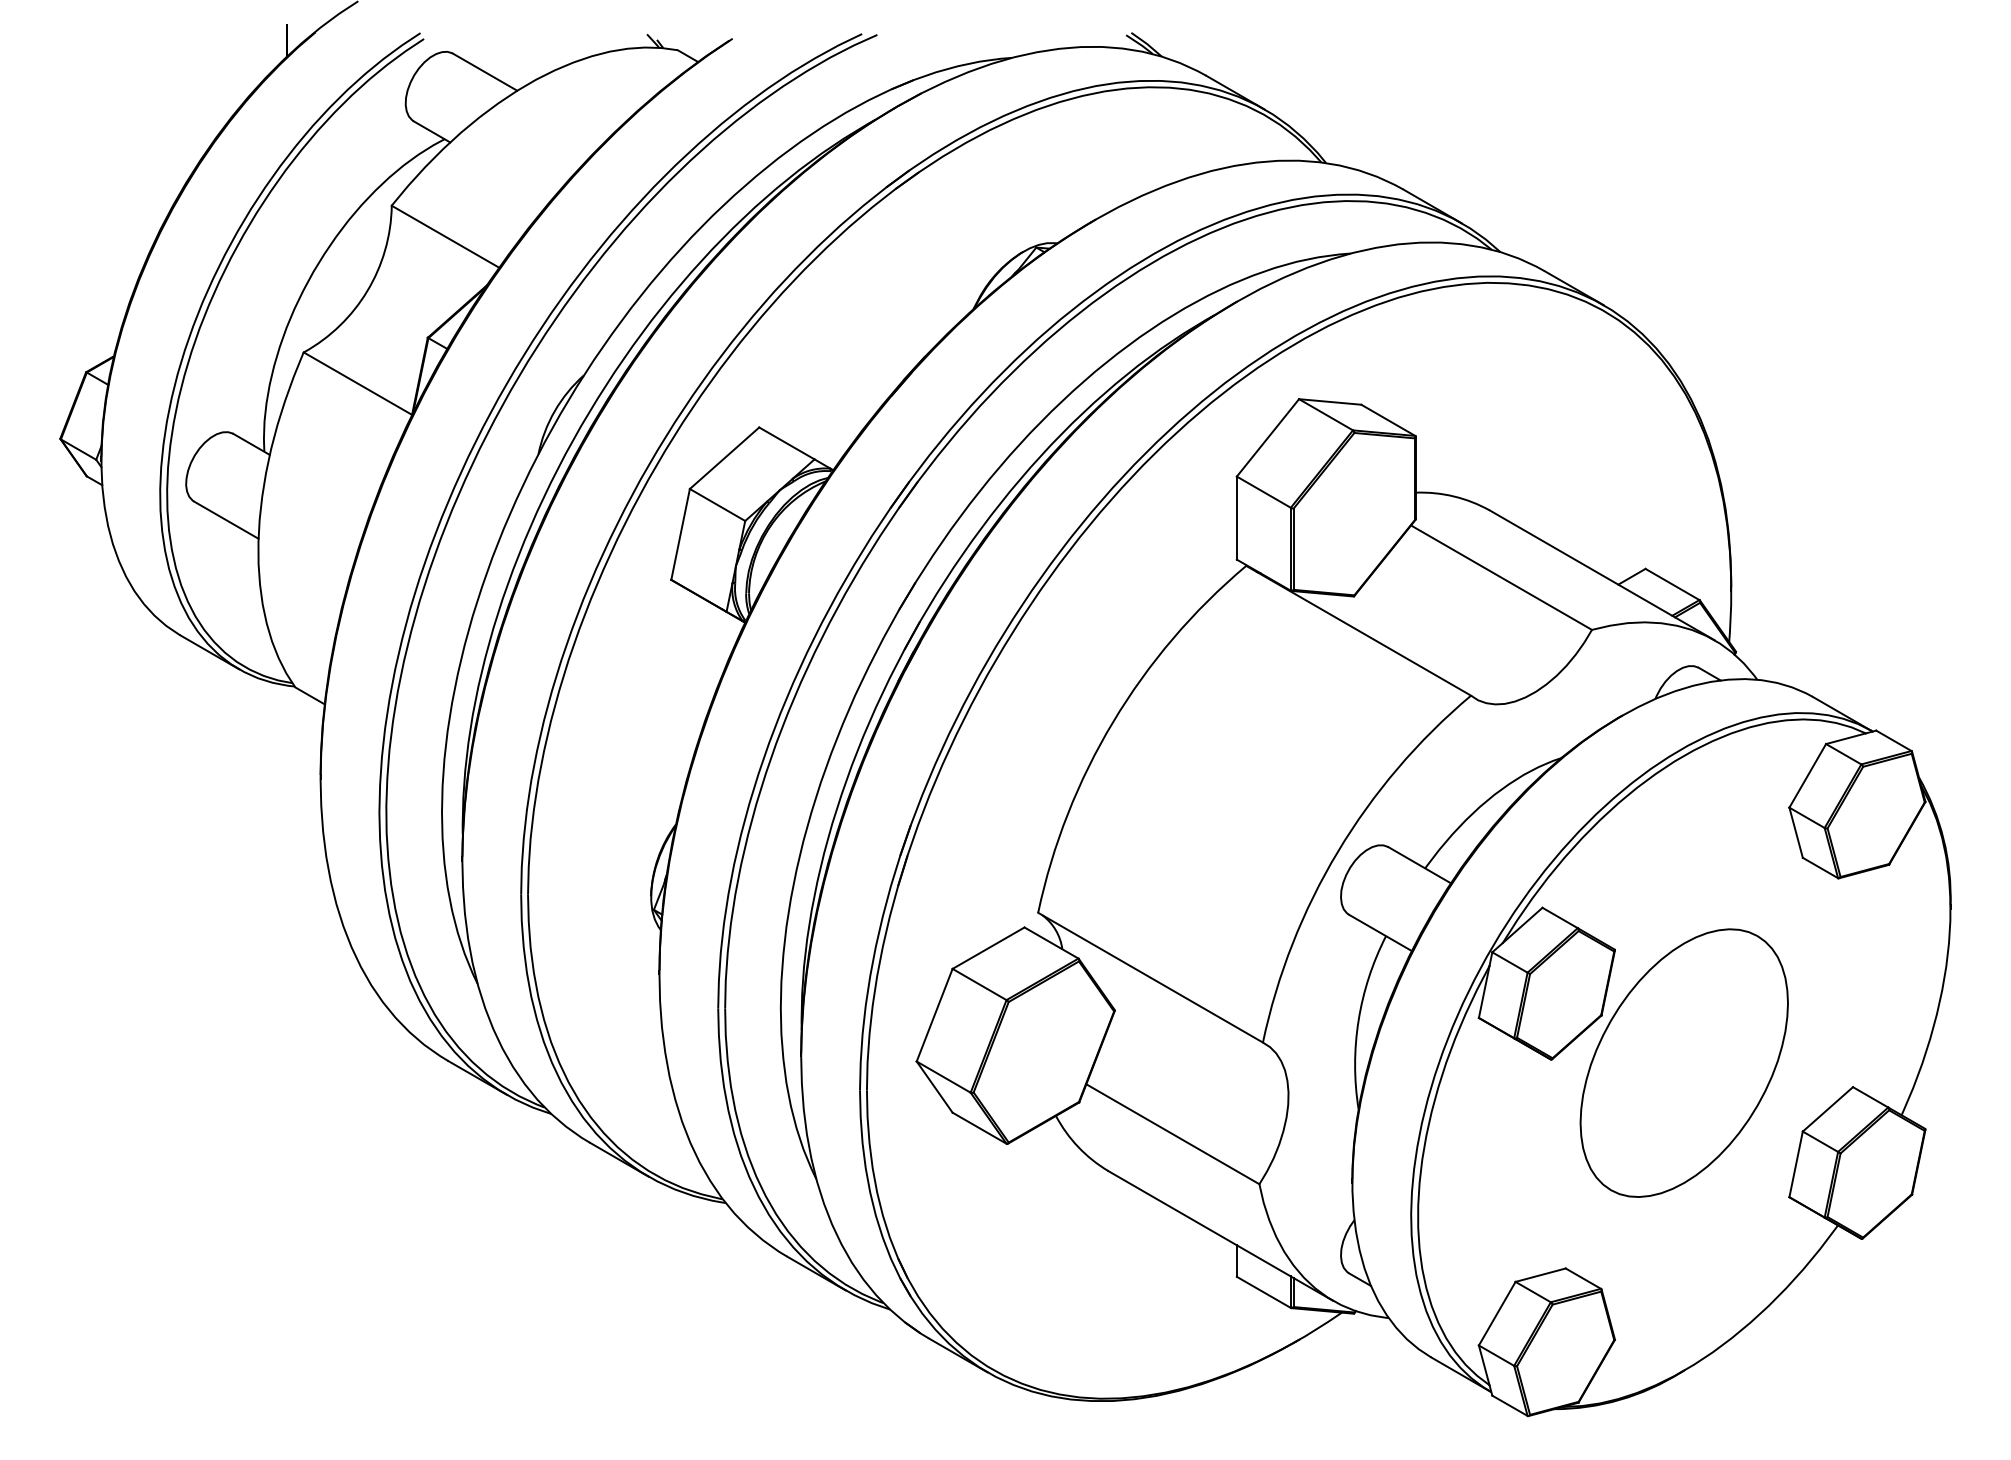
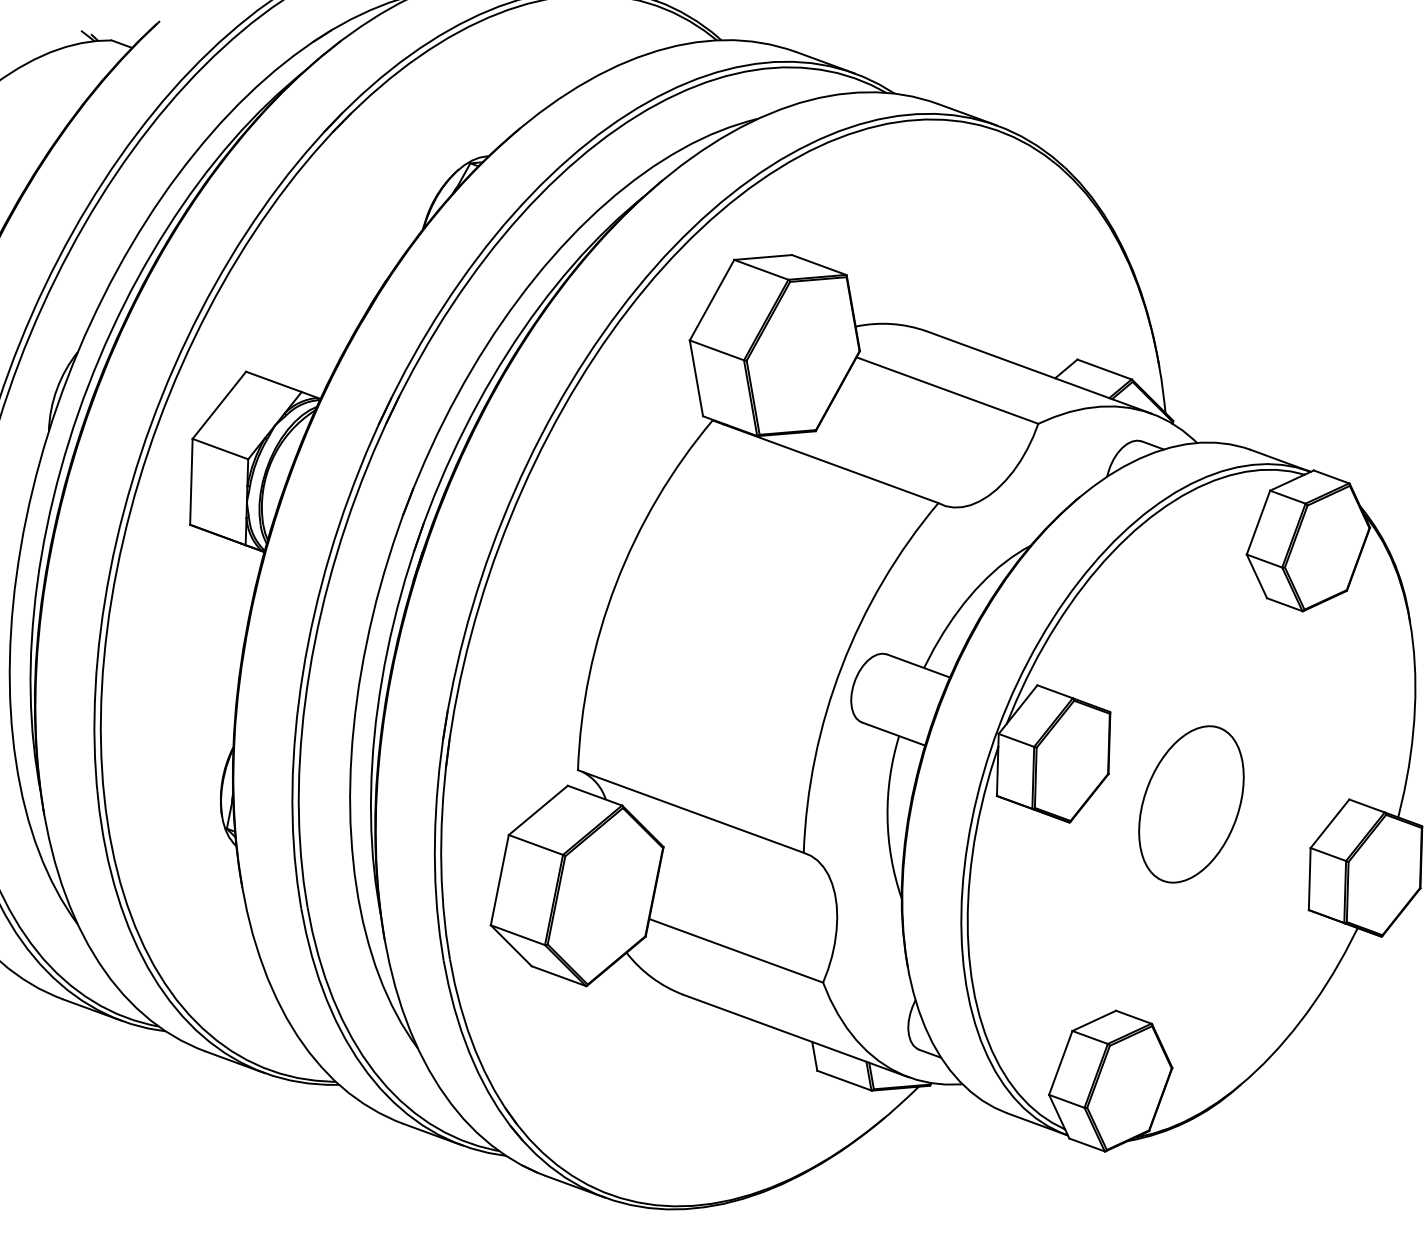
part: (1683, 1062) -> (1190, 804), size x0.6

